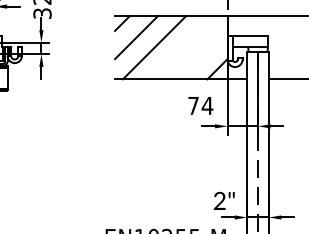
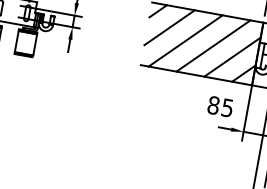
line: (182, 47) -> (213, 45), added
line: (203, 55) -> (232, 57), added
text: (200, 105) -> (220, 106), 74 -> 85

